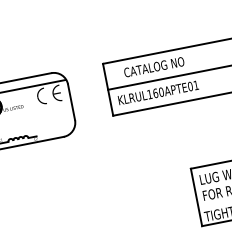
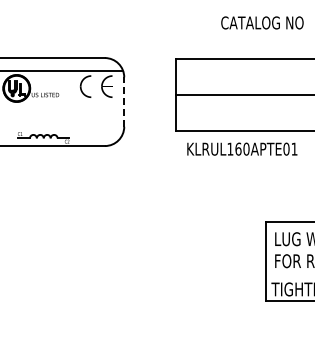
text: (154, 66) -> (262, 22), moved
text: (158, 92) -> (242, 148), moved
line: (71, 102) -> (124, 102), solid -> dashed

